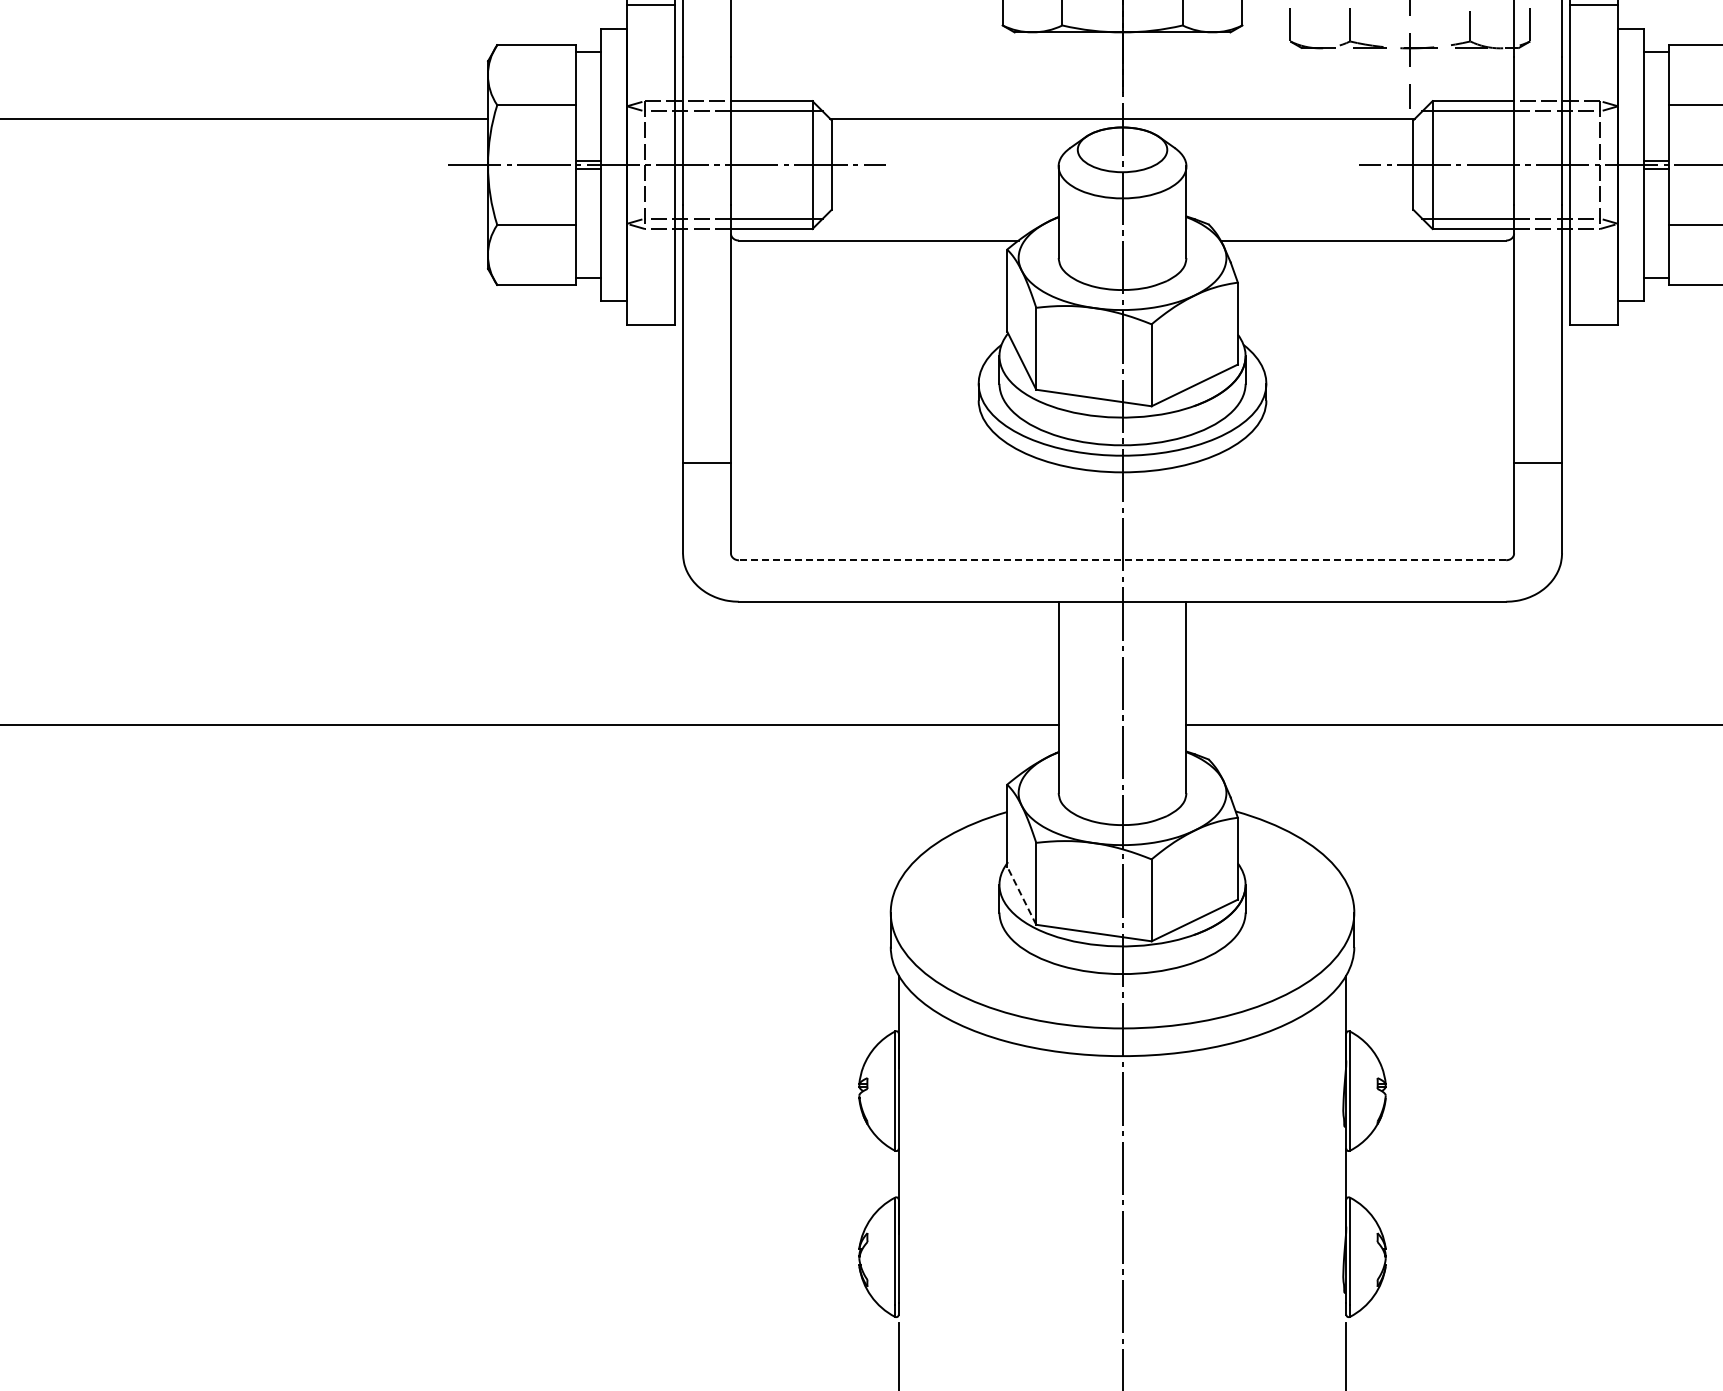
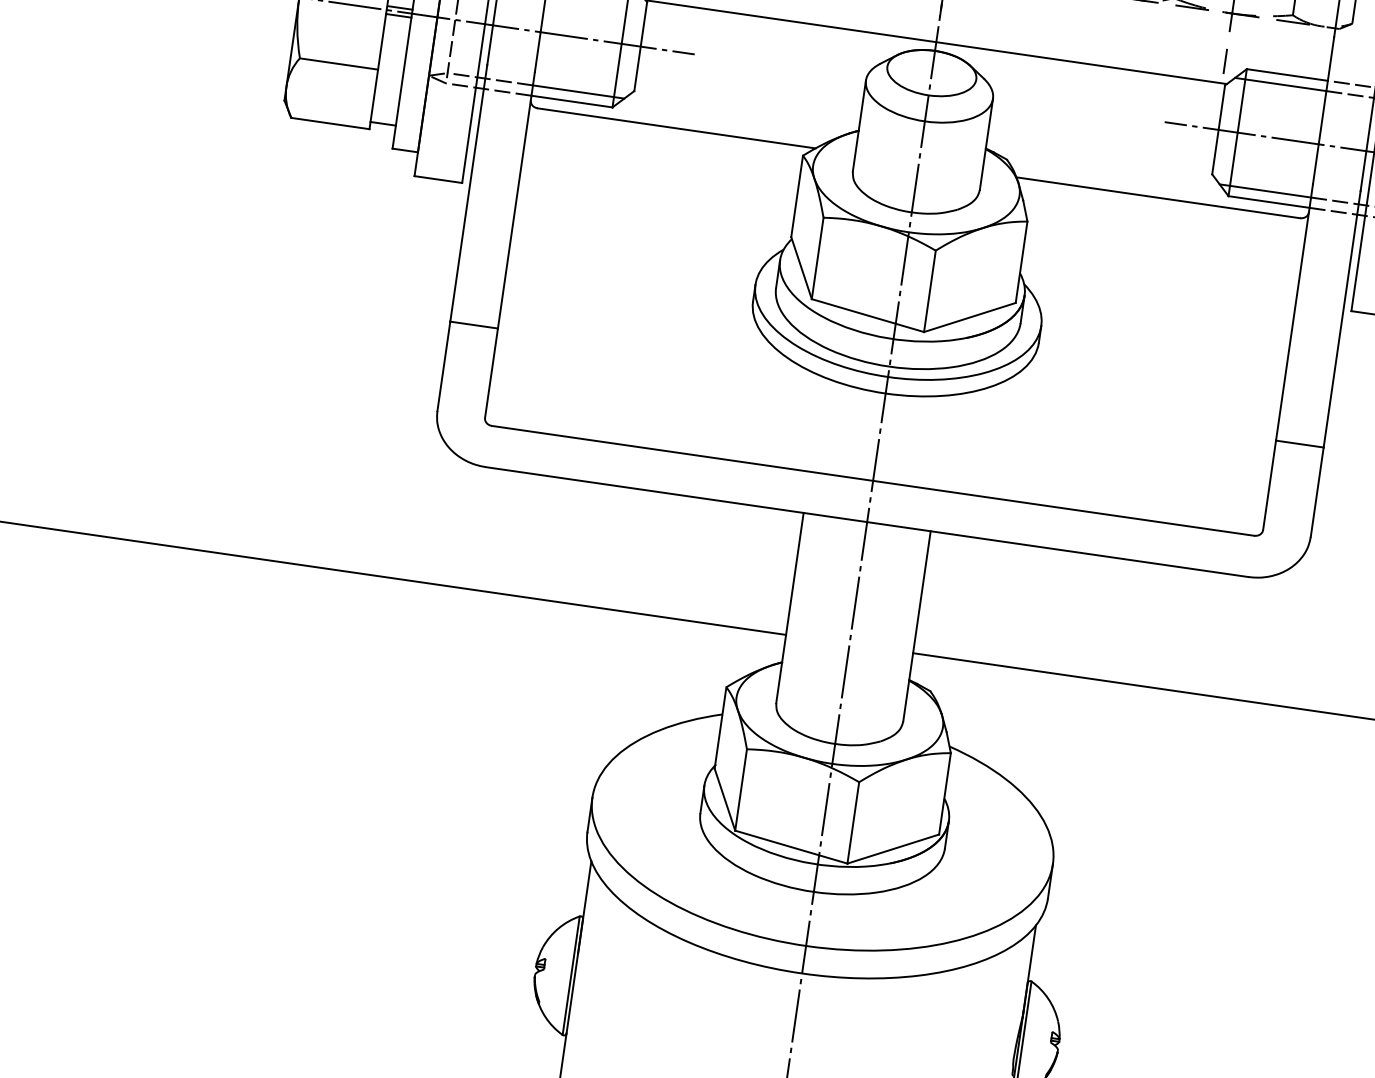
line: (1122, 560) -> (873, 481), dashed -> solid
line: (1021, 895) -> (724, 799), dashed -> solid

